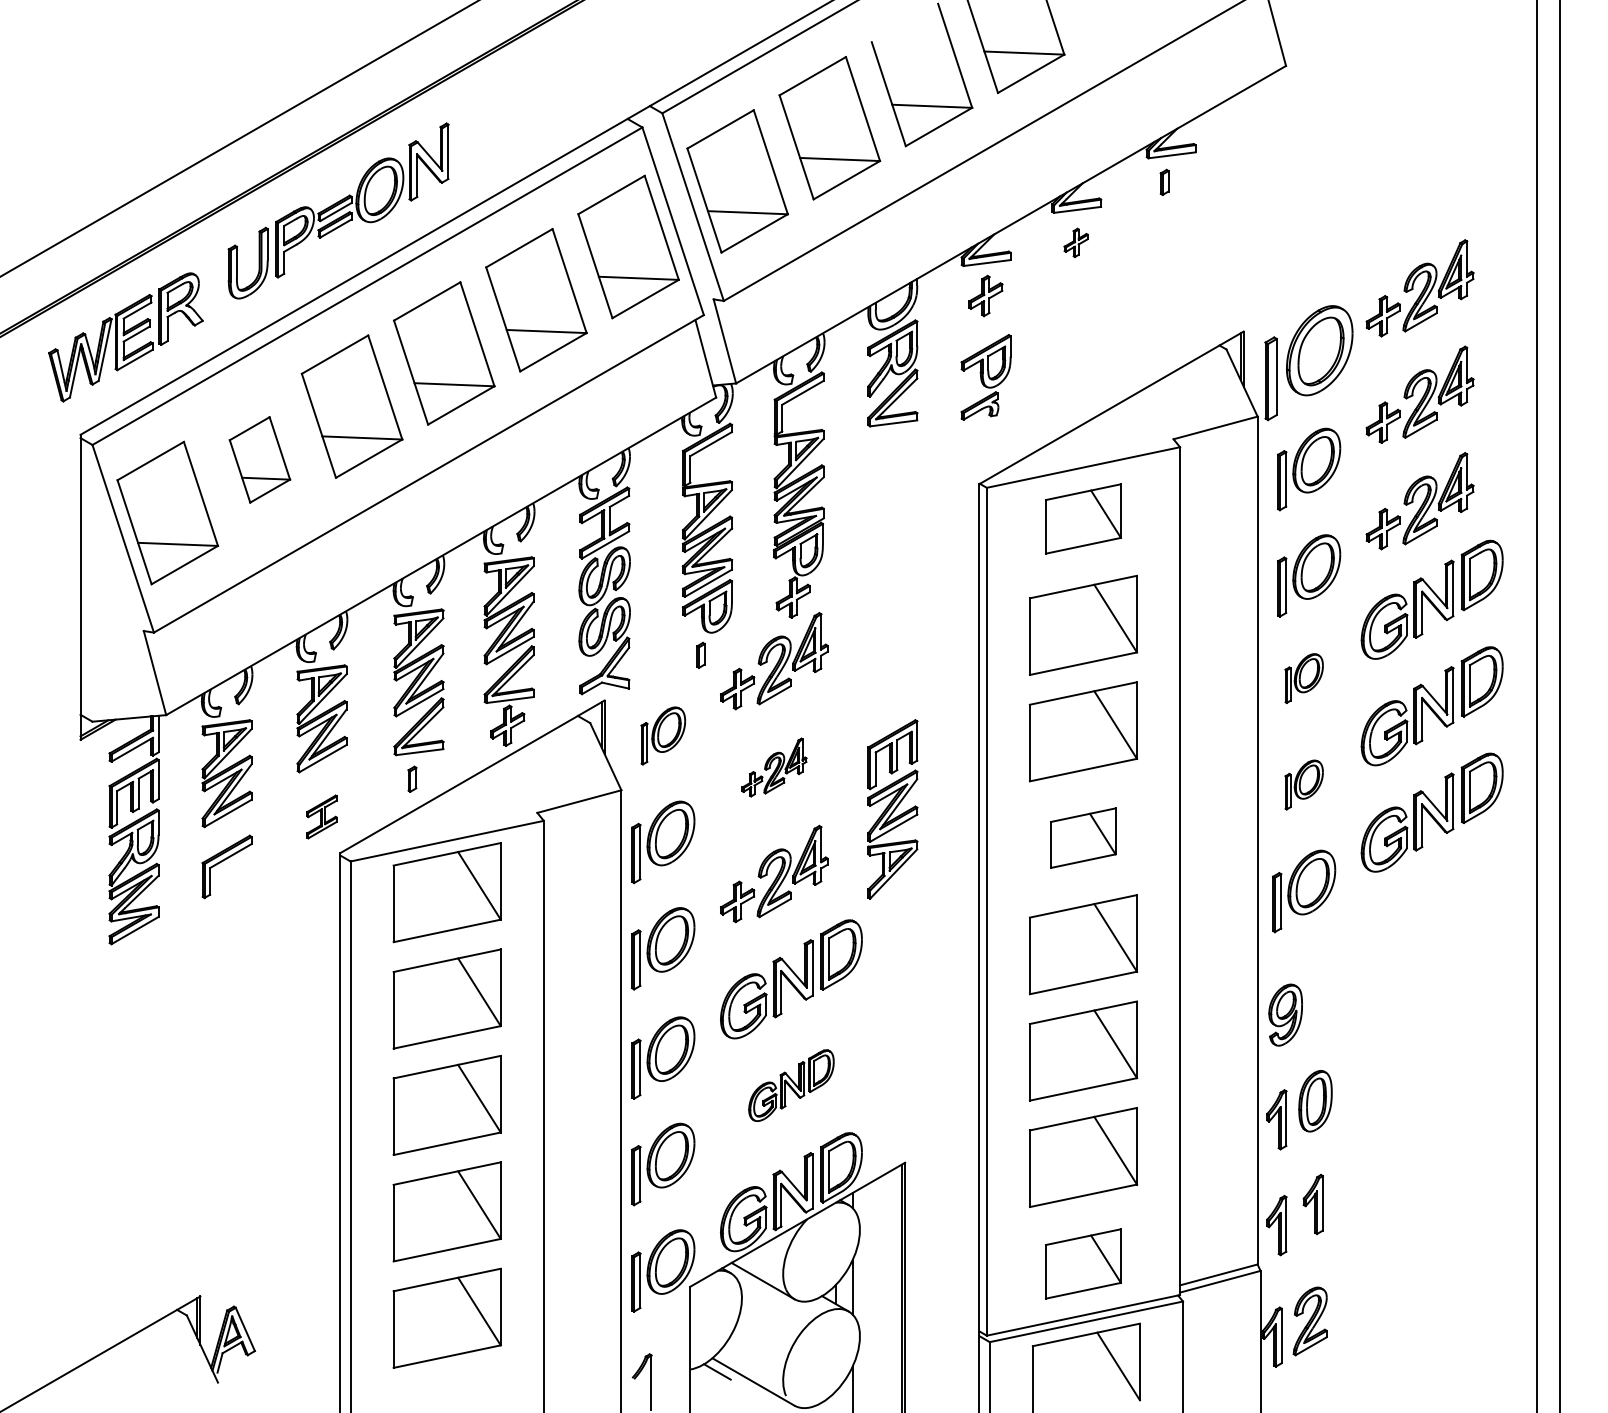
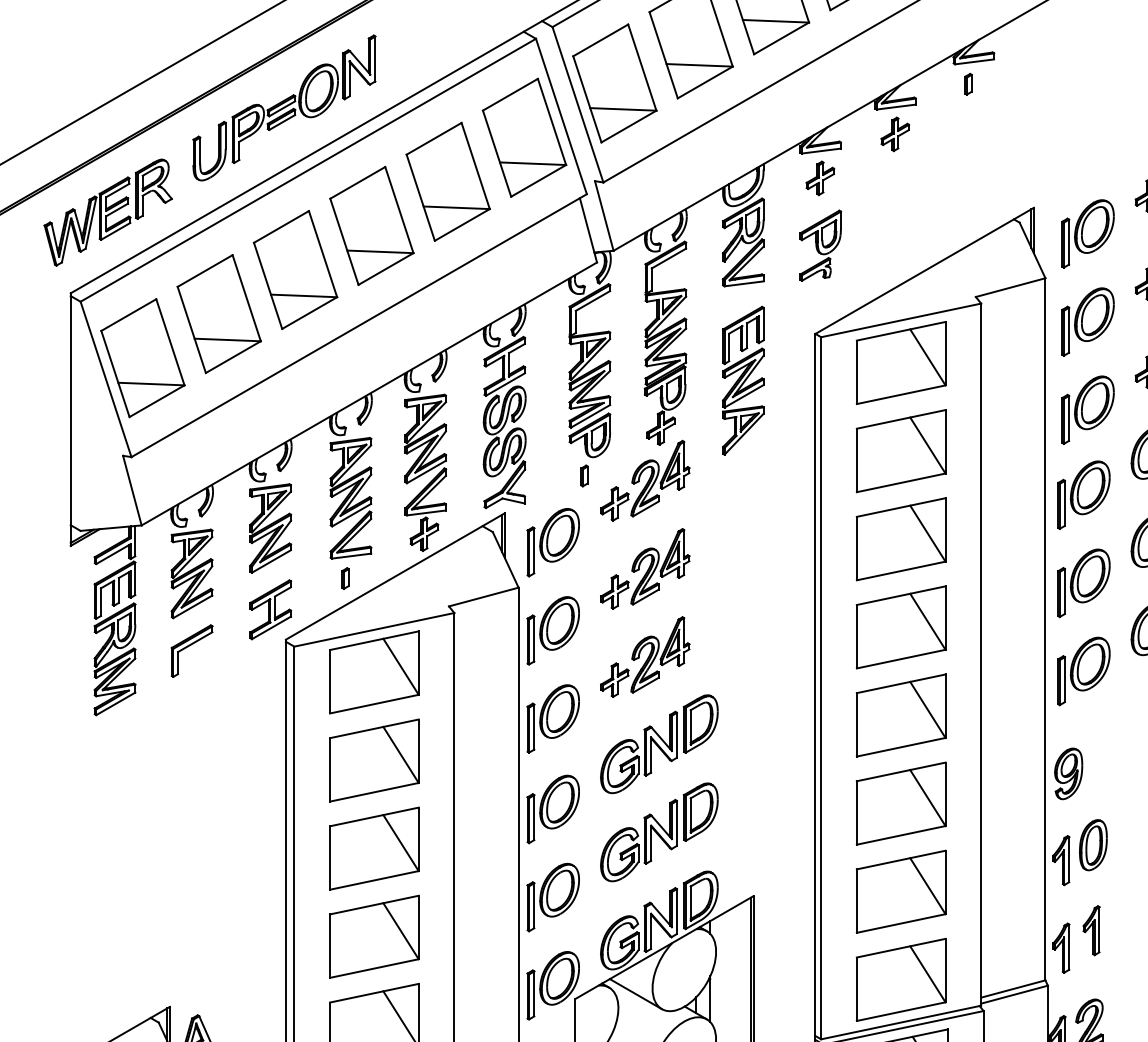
part: (1075, 242) -> (894, 134), size x1.43
part: (1309, 362) -> (1088, 233), size x0.71
part: (259, 459) -> (218, 313), size x1.67
part: (1083, 518) -> (901, 362), size x1.43
part: (1304, 678) -> (1084, 495), size x1.67
part: (663, 735) -> (553, 542), size x1.43
part: (774, 767) -> (645, 568), size x1.67
part: (1304, 784) -> (1084, 582), size x1.67
part: (892, 809) -> (743, 380), moved
part: (321, 816) -> (270, 609), size x1.67
part: (1083, 837) -> (901, 626), size x1.67
part: (791, 1085) -> (659, 832), size x1.67
part: (1083, 1263) -> (901, 979), size x1.43

